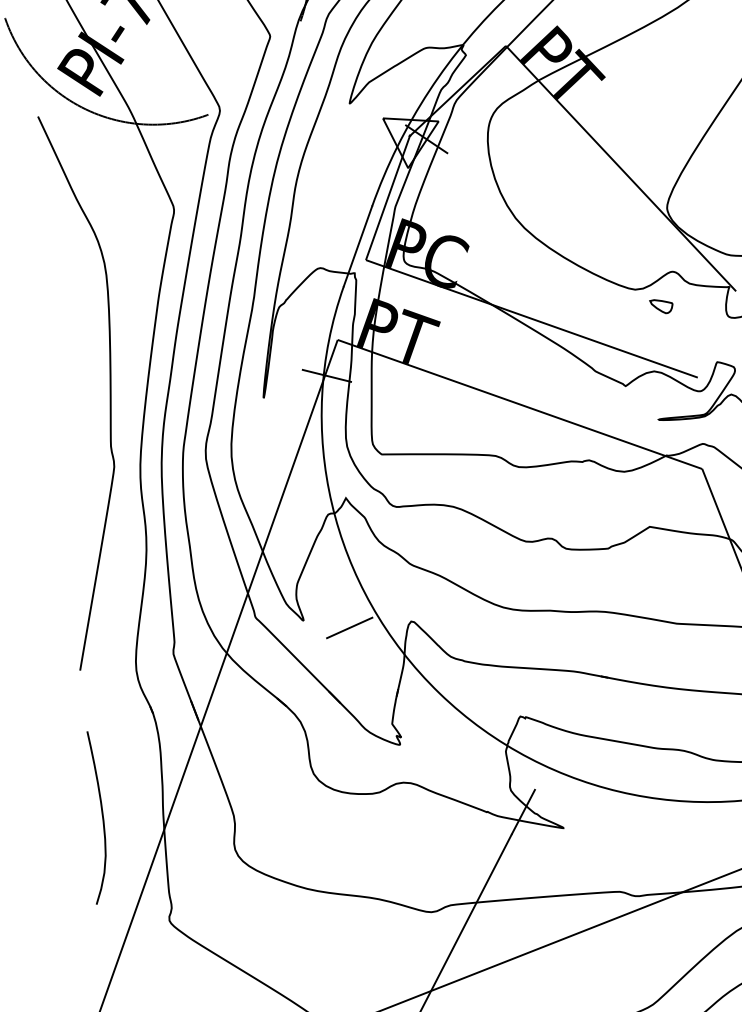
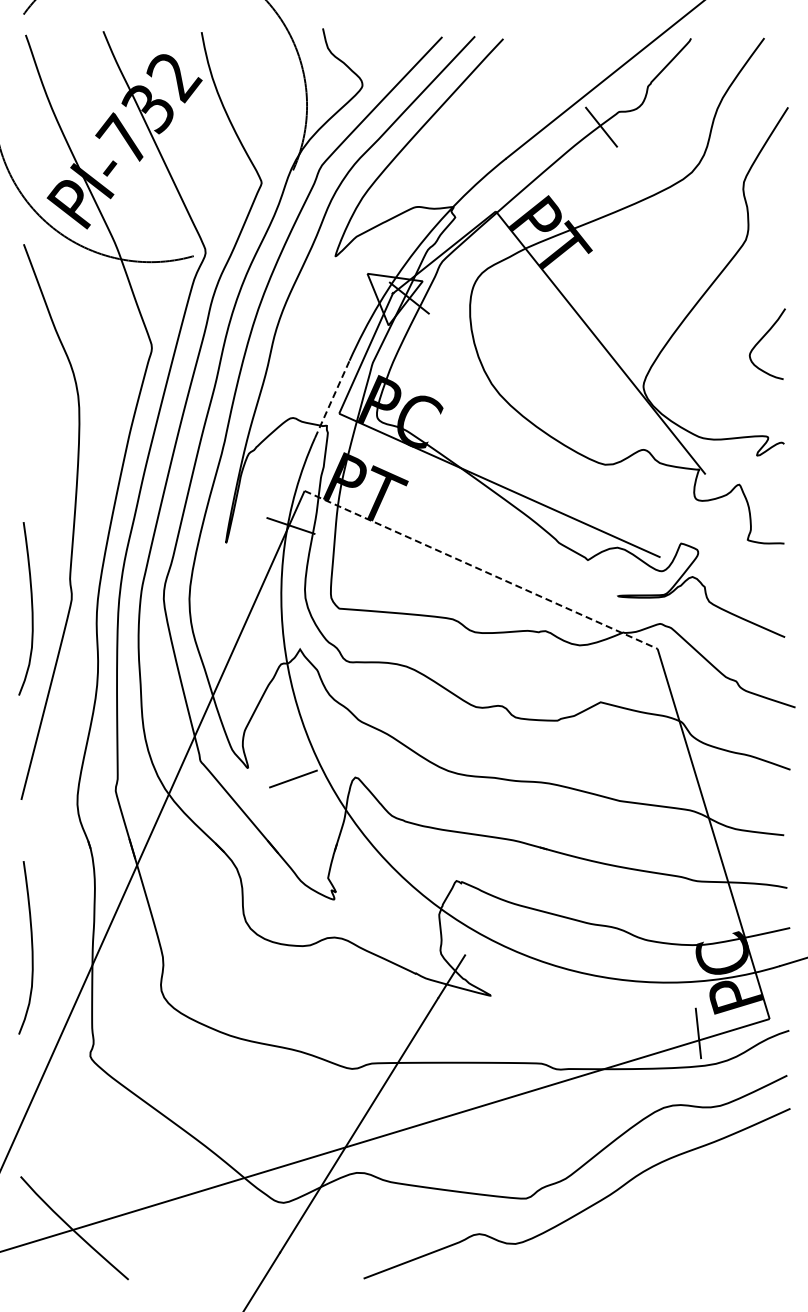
line: (358, 245) -> (332, 398), solid -> dashed
part: (661, 306) -> (630, 483), removed
line: (520, 405) -> (481, 570), solid -> dashed
curve: (74, 478) -> (31, 608), added

